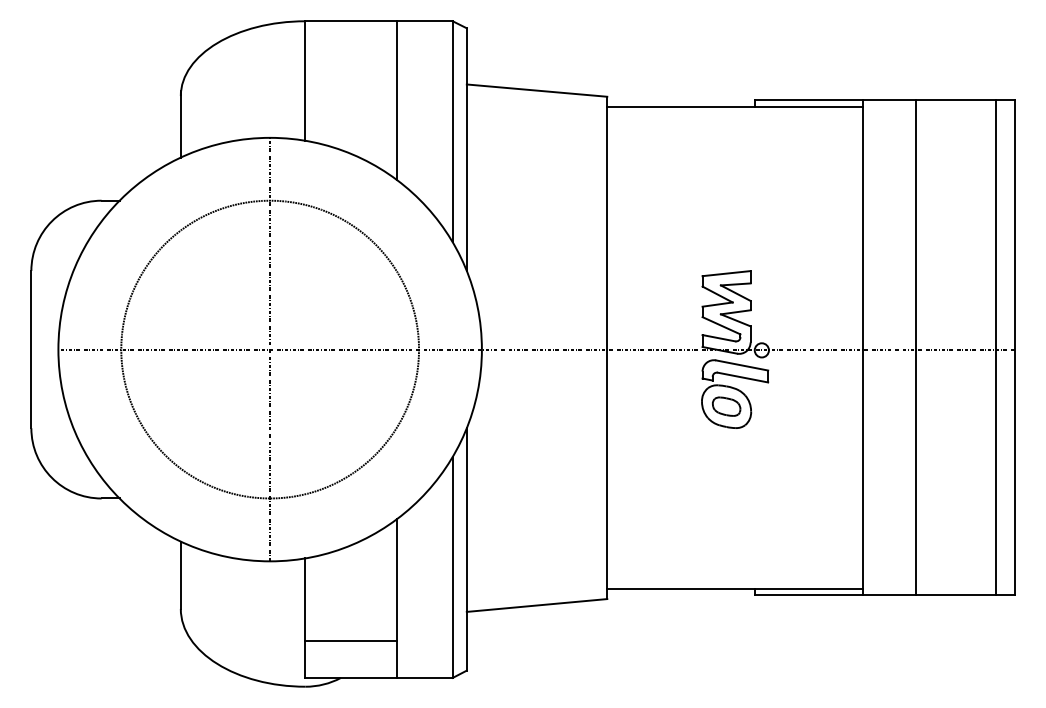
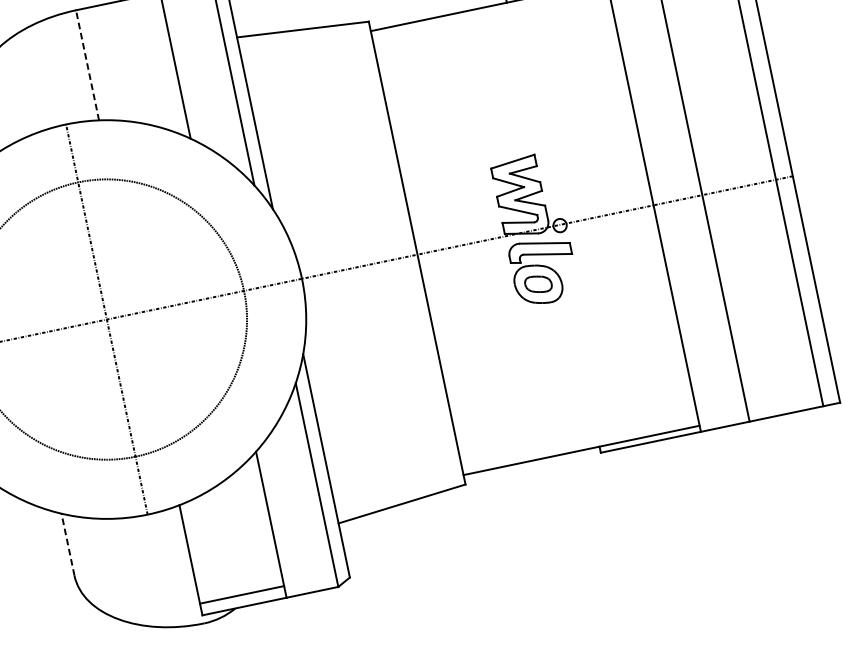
line: (305, 81) -> (87, 65), solid -> dashed
line: (180, 575) -> (67, 544), solid -> dashed
line: (350, 641) -> (241, 595), moved

